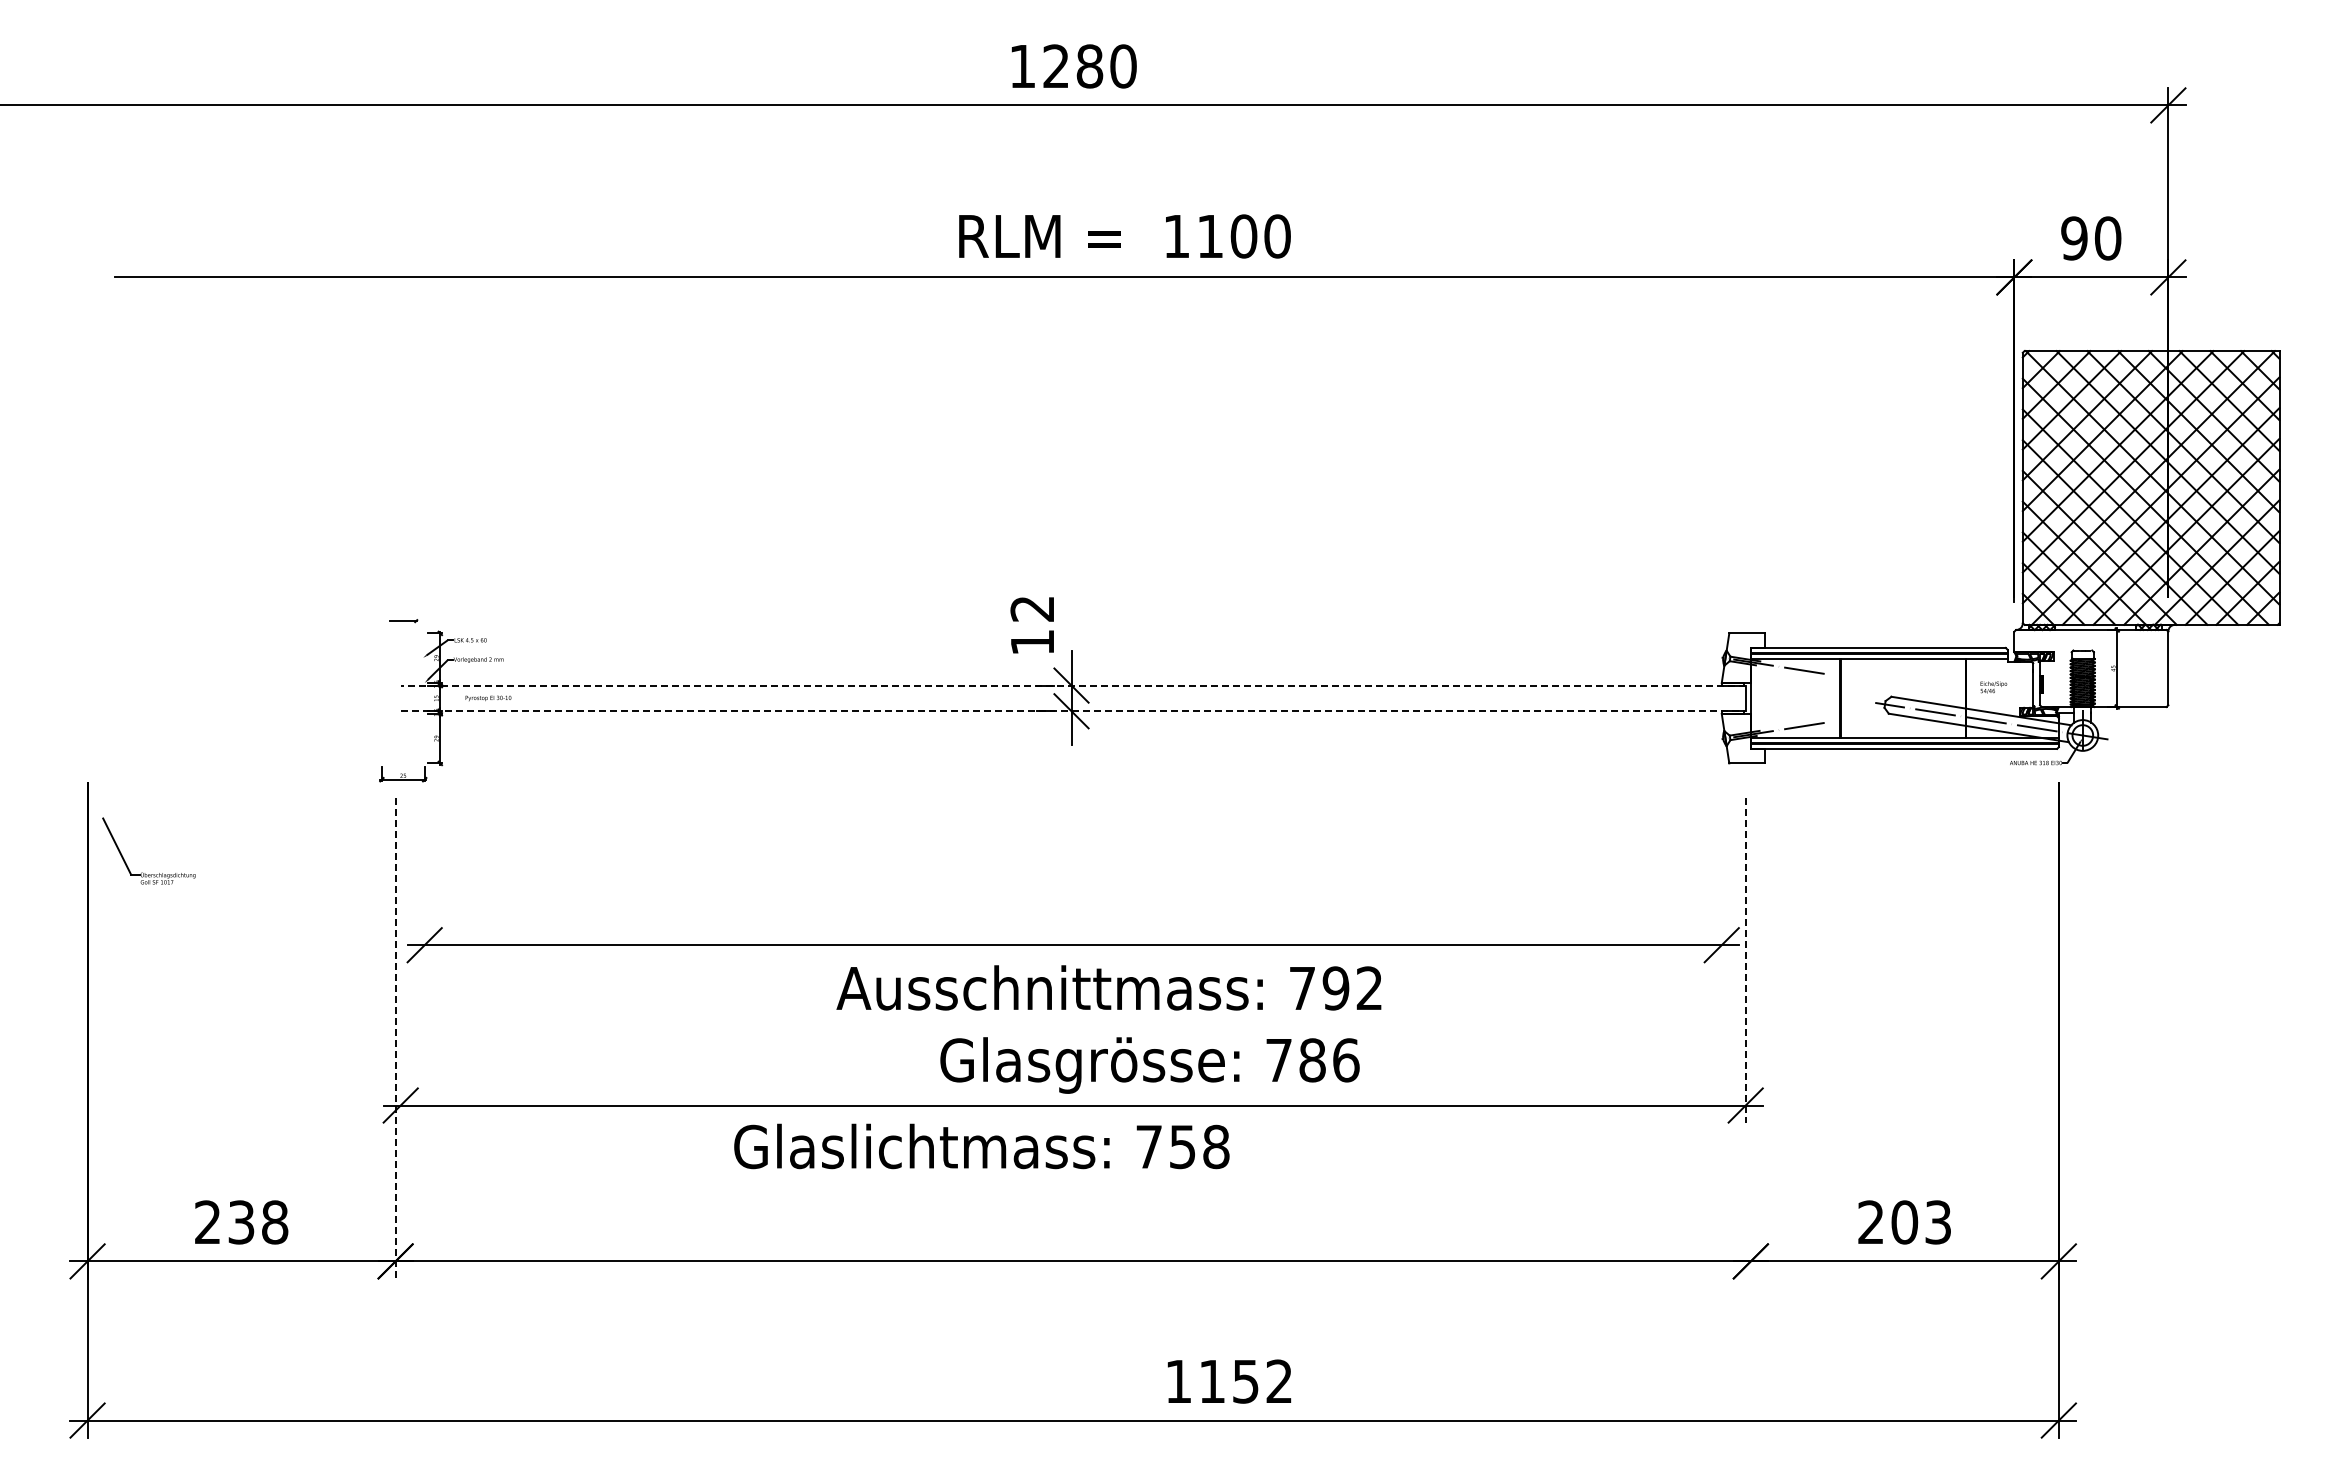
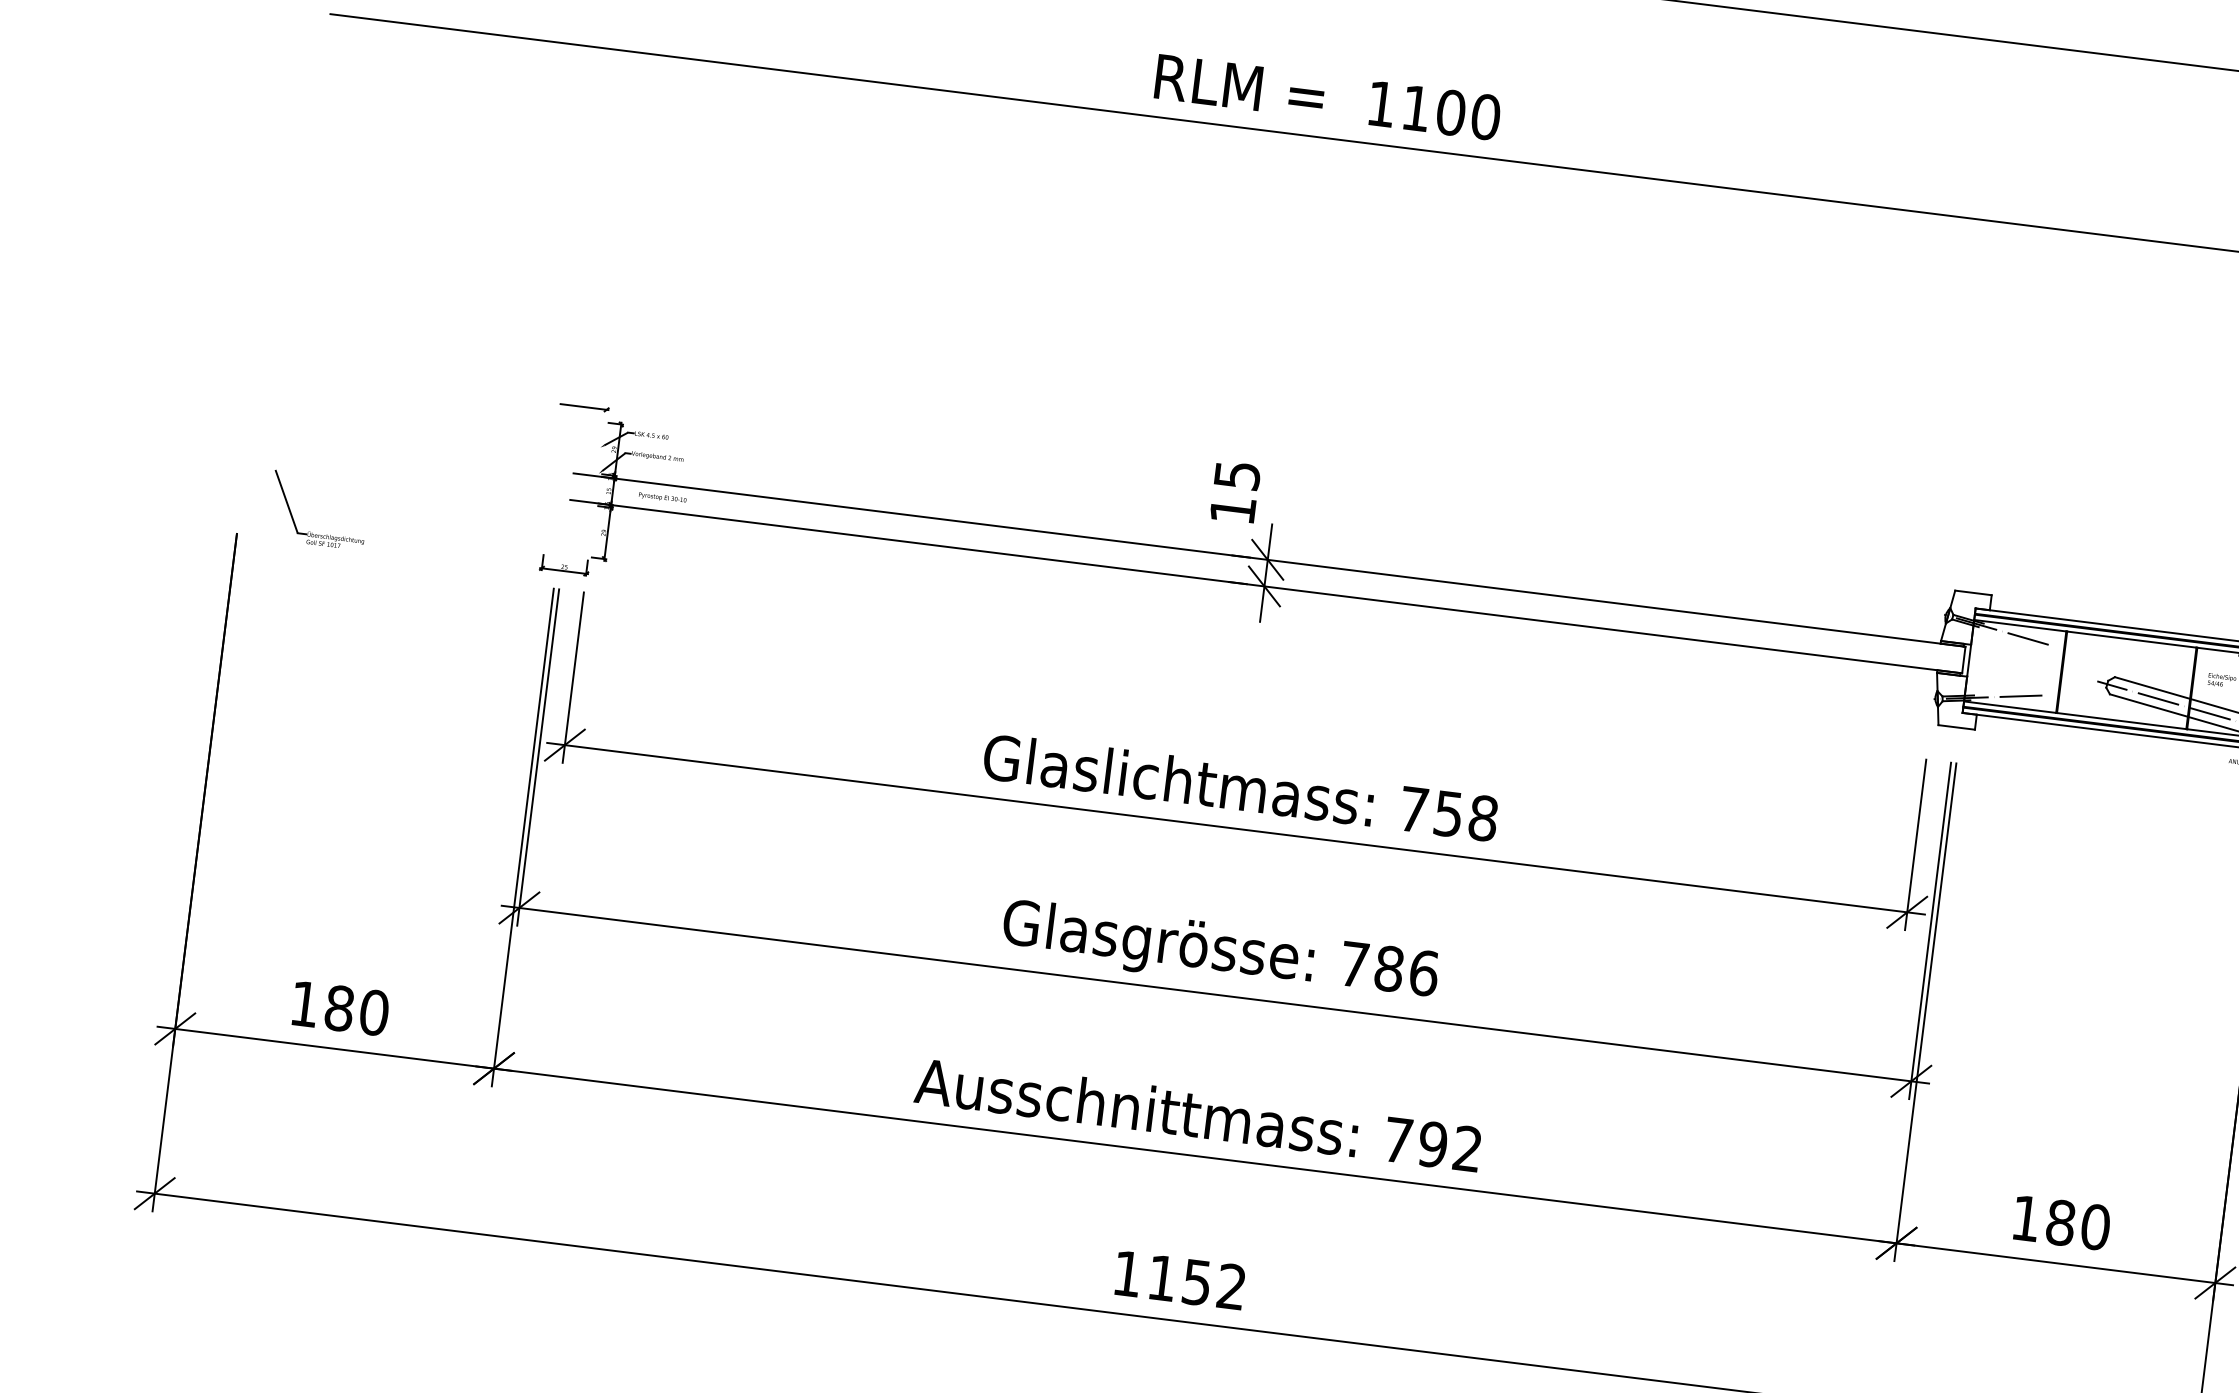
text: (1124, 236) -> (1327, 97), moved
text: (1032, 608) -> (1237, 475), 12 -> 15
part: (403, 620) -> (584, 406), size x1.67
line: (1072, 685) -> (1268, 559), dashed -> solid
line: (1073, 711) -> (1266, 586), dashed -> solid
part: (142, 872) -> (309, 531), moved
line: (424, 879) -> (573, 677), added
line: (1721, 879) -> (1915, 844), added
line: (400, 959) -> (538, 756), added
line: (1745, 960) -> (1929, 931), dashed -> solid
text: (1108, 987) -> (1197, 1114), moved
line: (1750, 1037) -> (1925, 1011), added
line: (395, 1038) -> (522, 837), dashed -> solid
text: (1149, 1065) -> (1219, 953), moved
text: (981, 1146) -> (1240, 787), moved
text: (241, 1222) -> (339, 1008), 238 -> 180
text: (1904, 1222) -> (2060, 1222), 203 -> 180
text: (1229, 1381) -> (1180, 1280), moved

